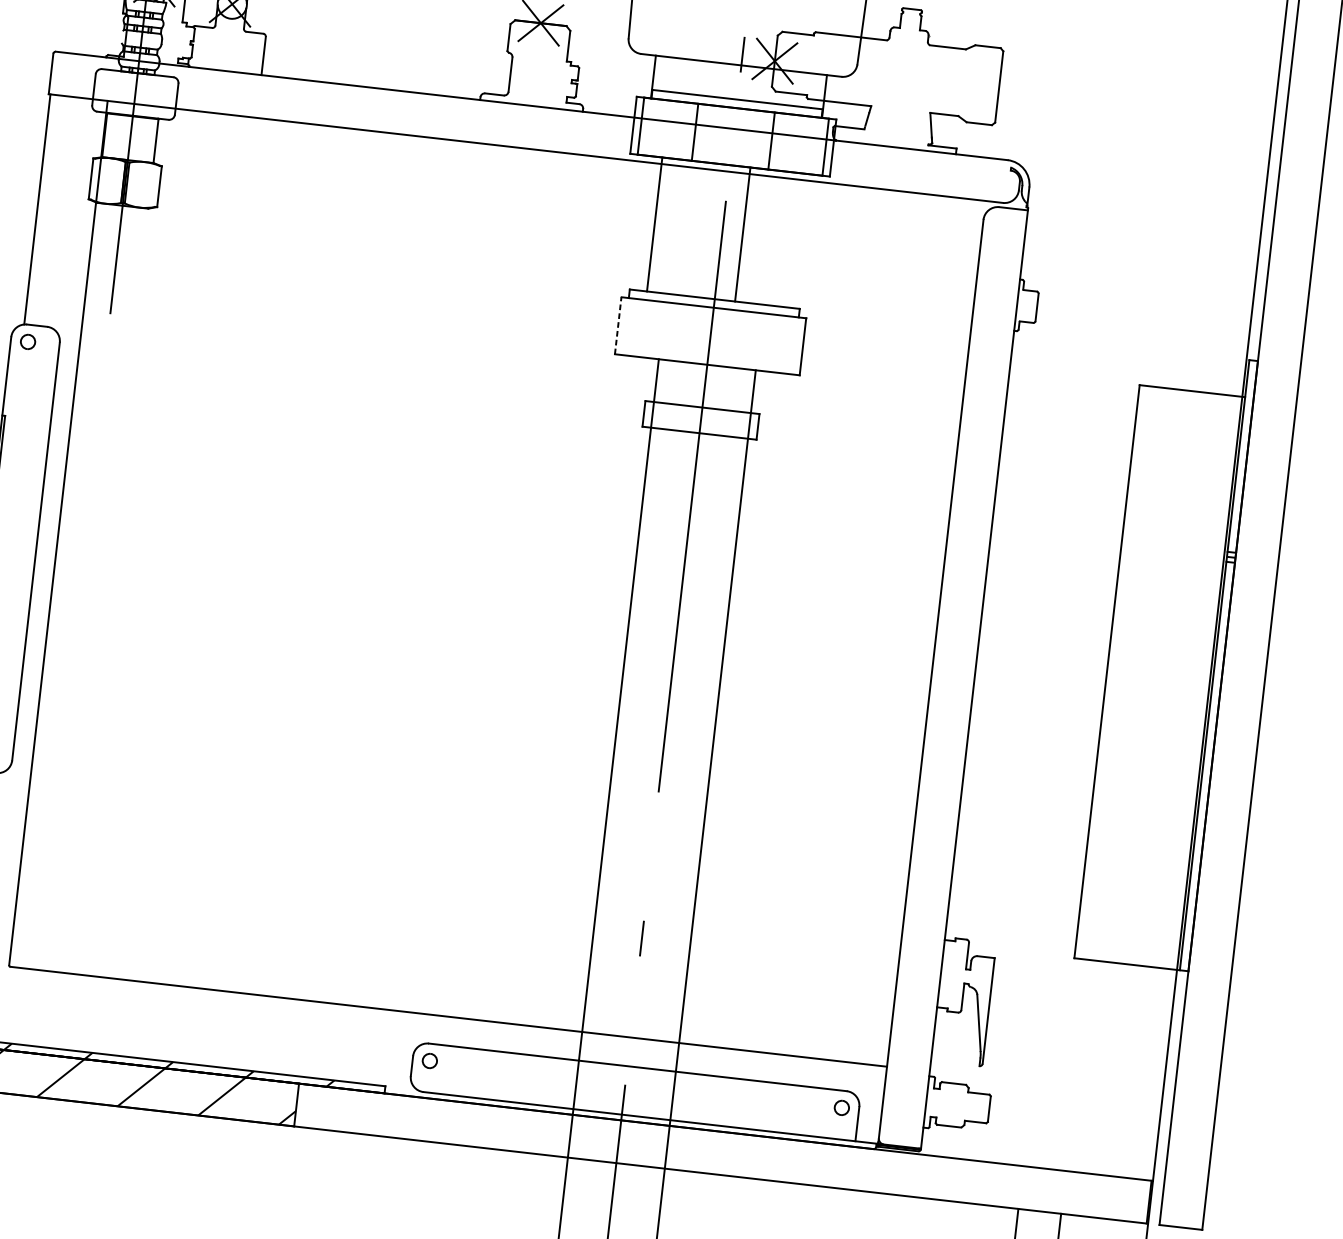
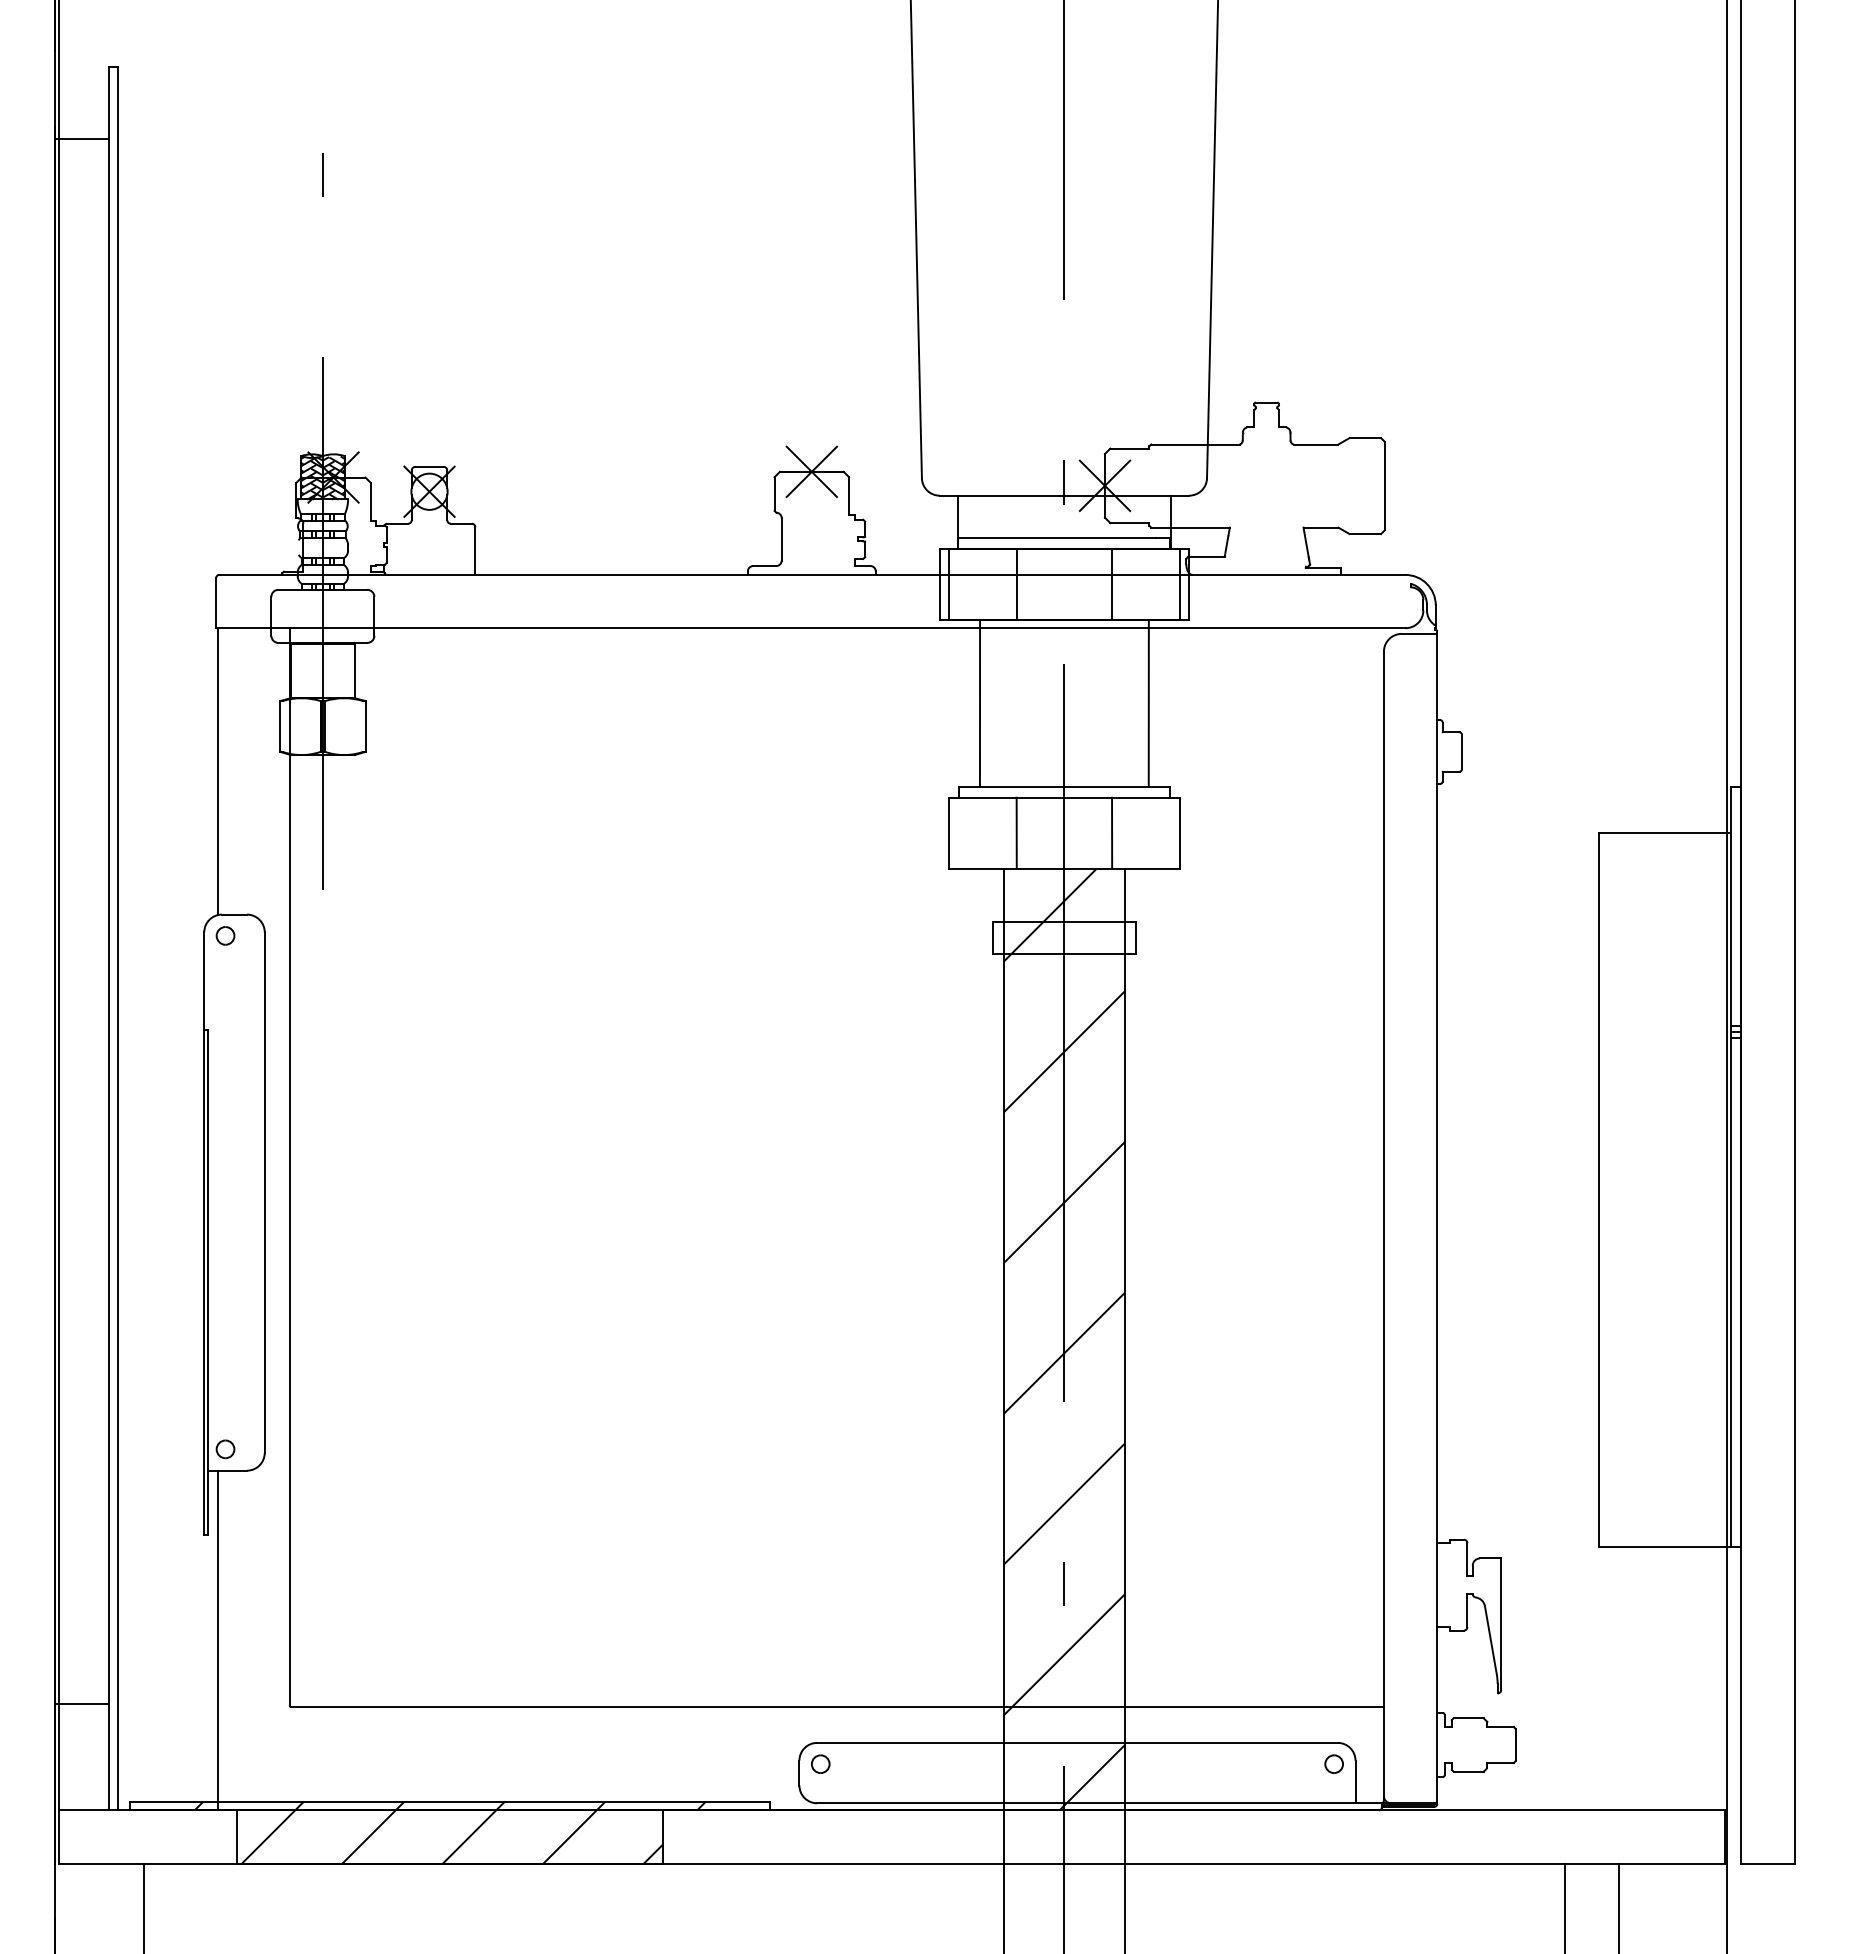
line: (742, 234) -> (1148, 703), moved
line: (618, 325) -> (949, 833), dashed -> solid
line: (672, 331) -> (1016, 832), added
line: (749, 340) -> (1112, 832), added
hatch: (664, 742) -> (1064, 1339), added

